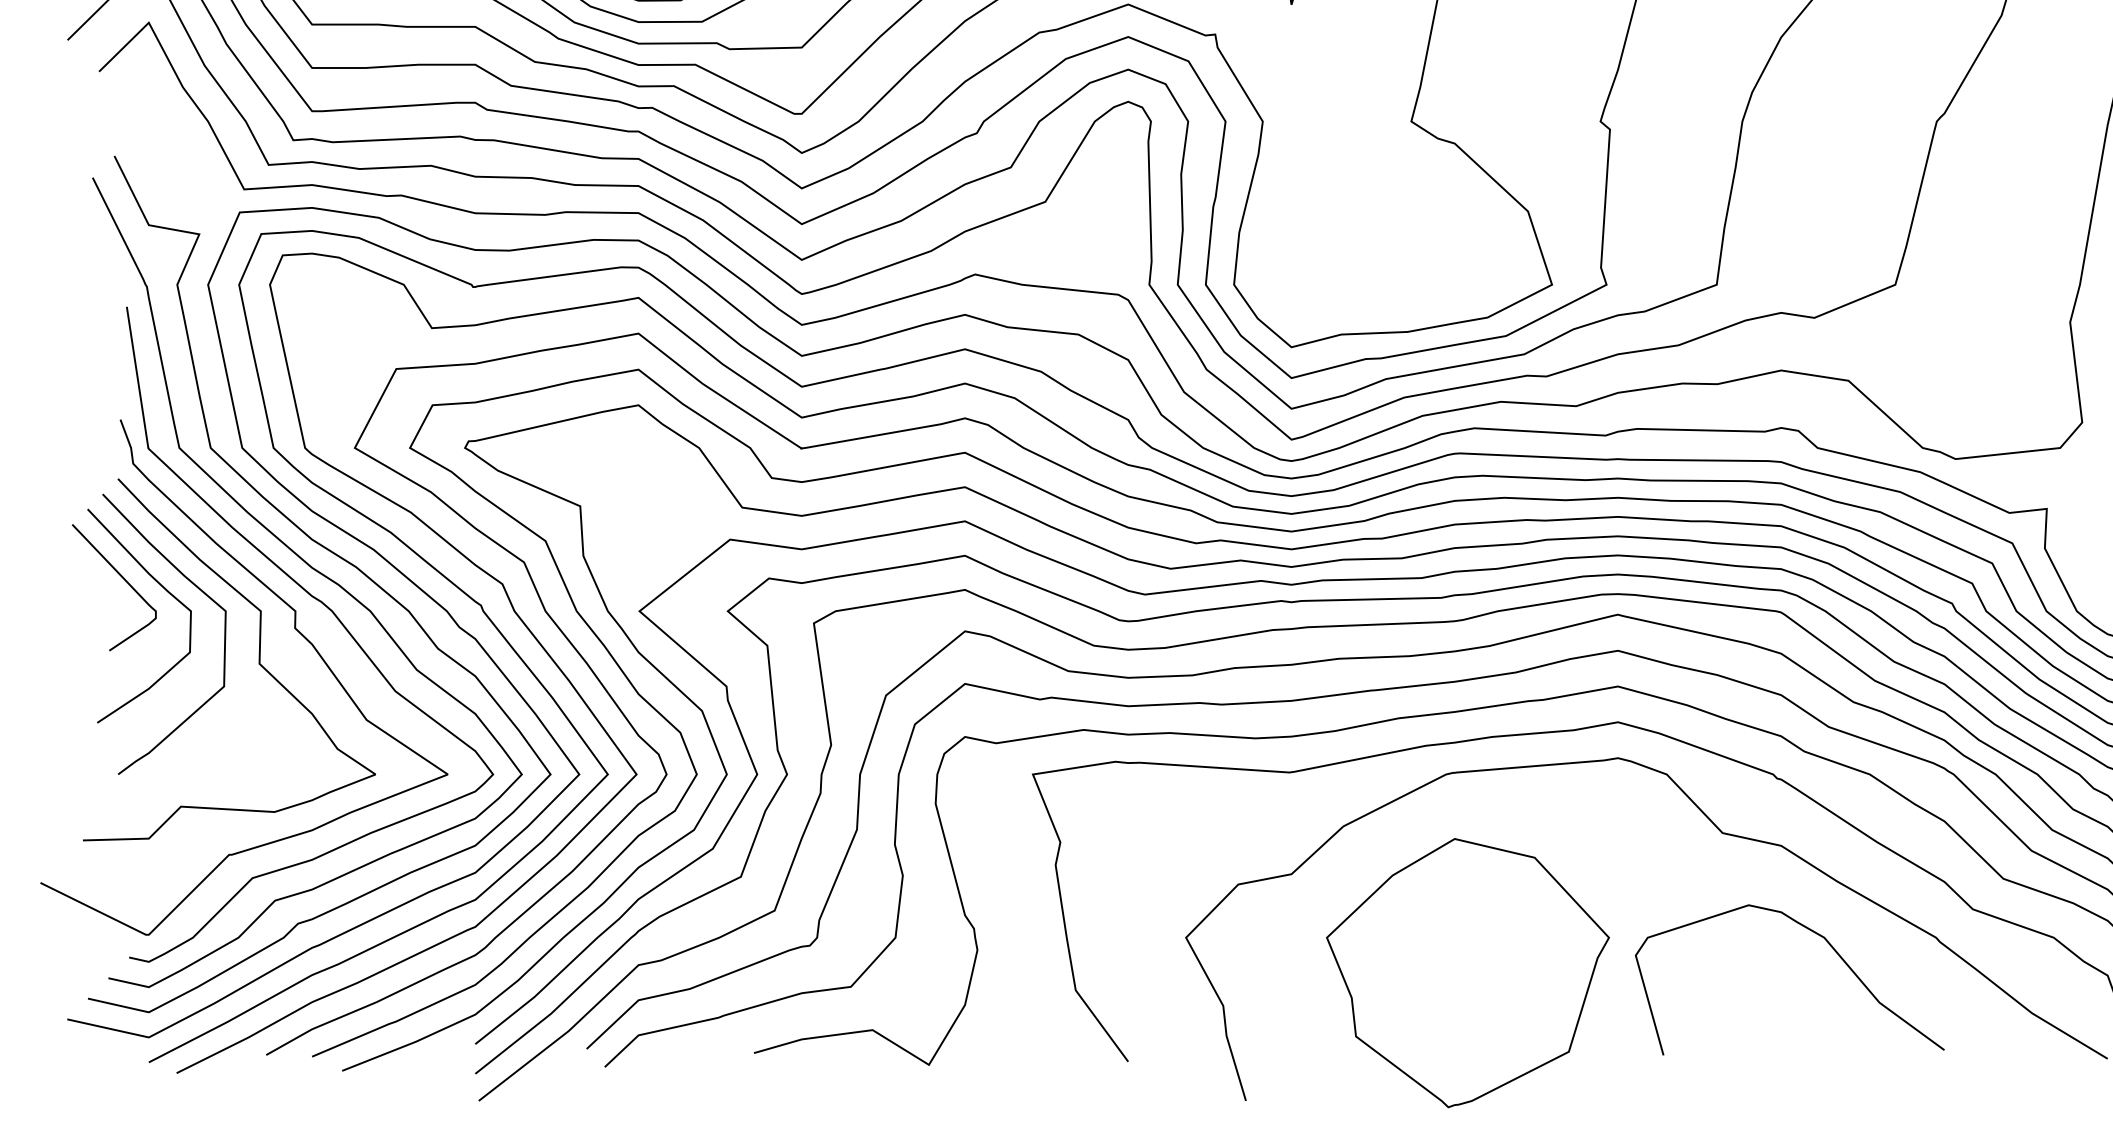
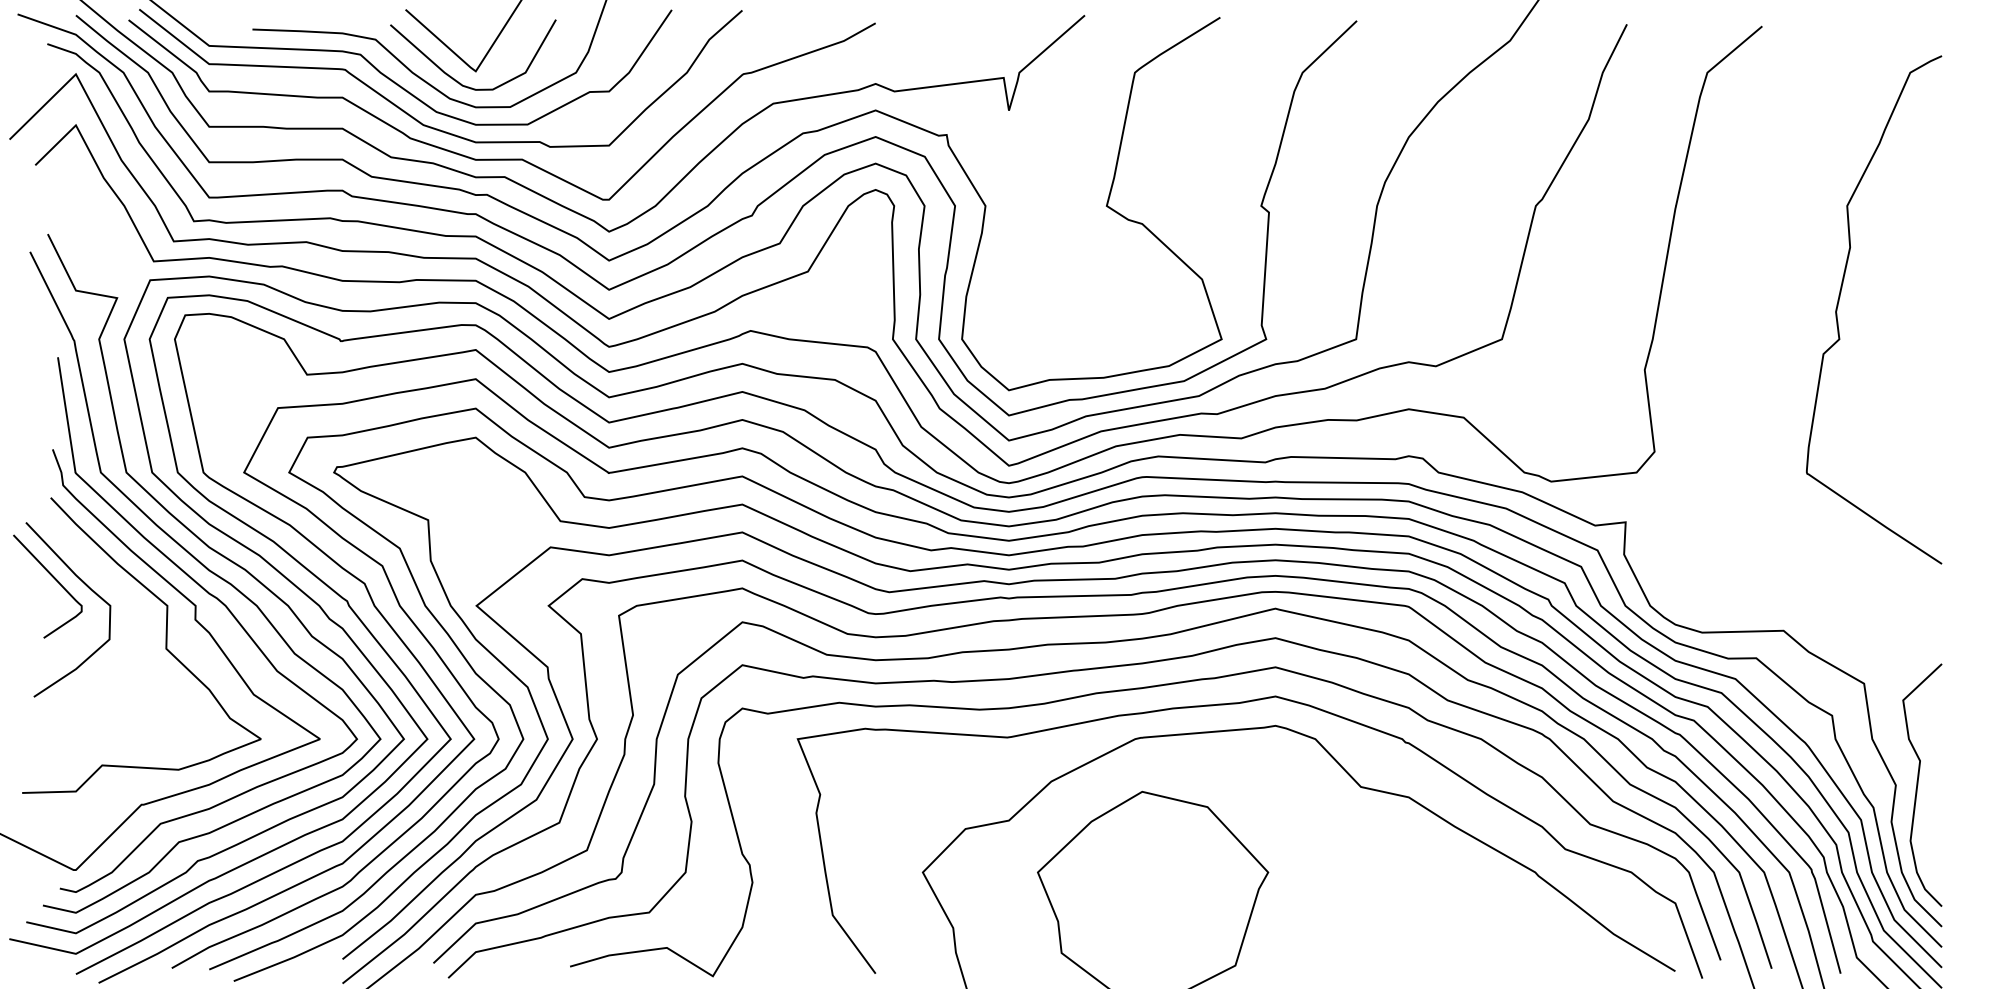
curve: (198, 589) -> (116, 588), removed
curve: (1812, 932) -> (1434, 868), removed

